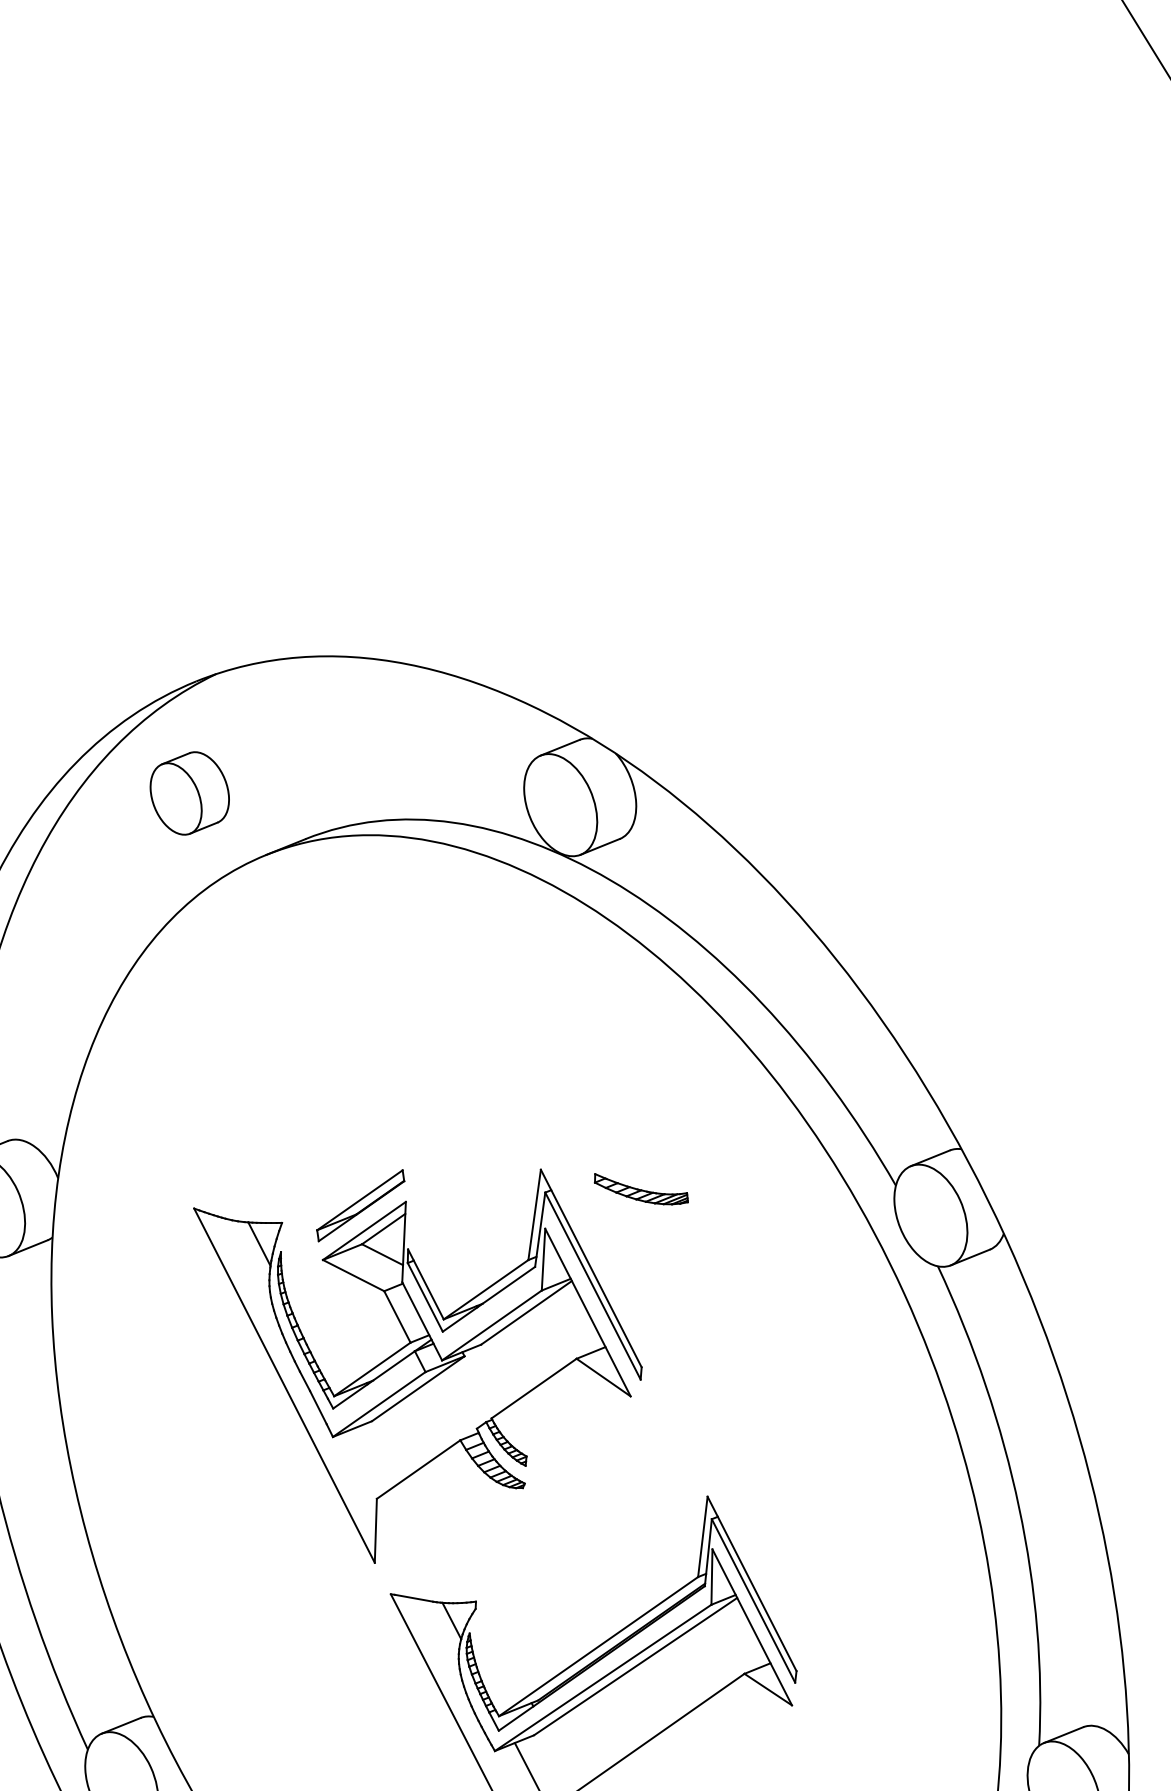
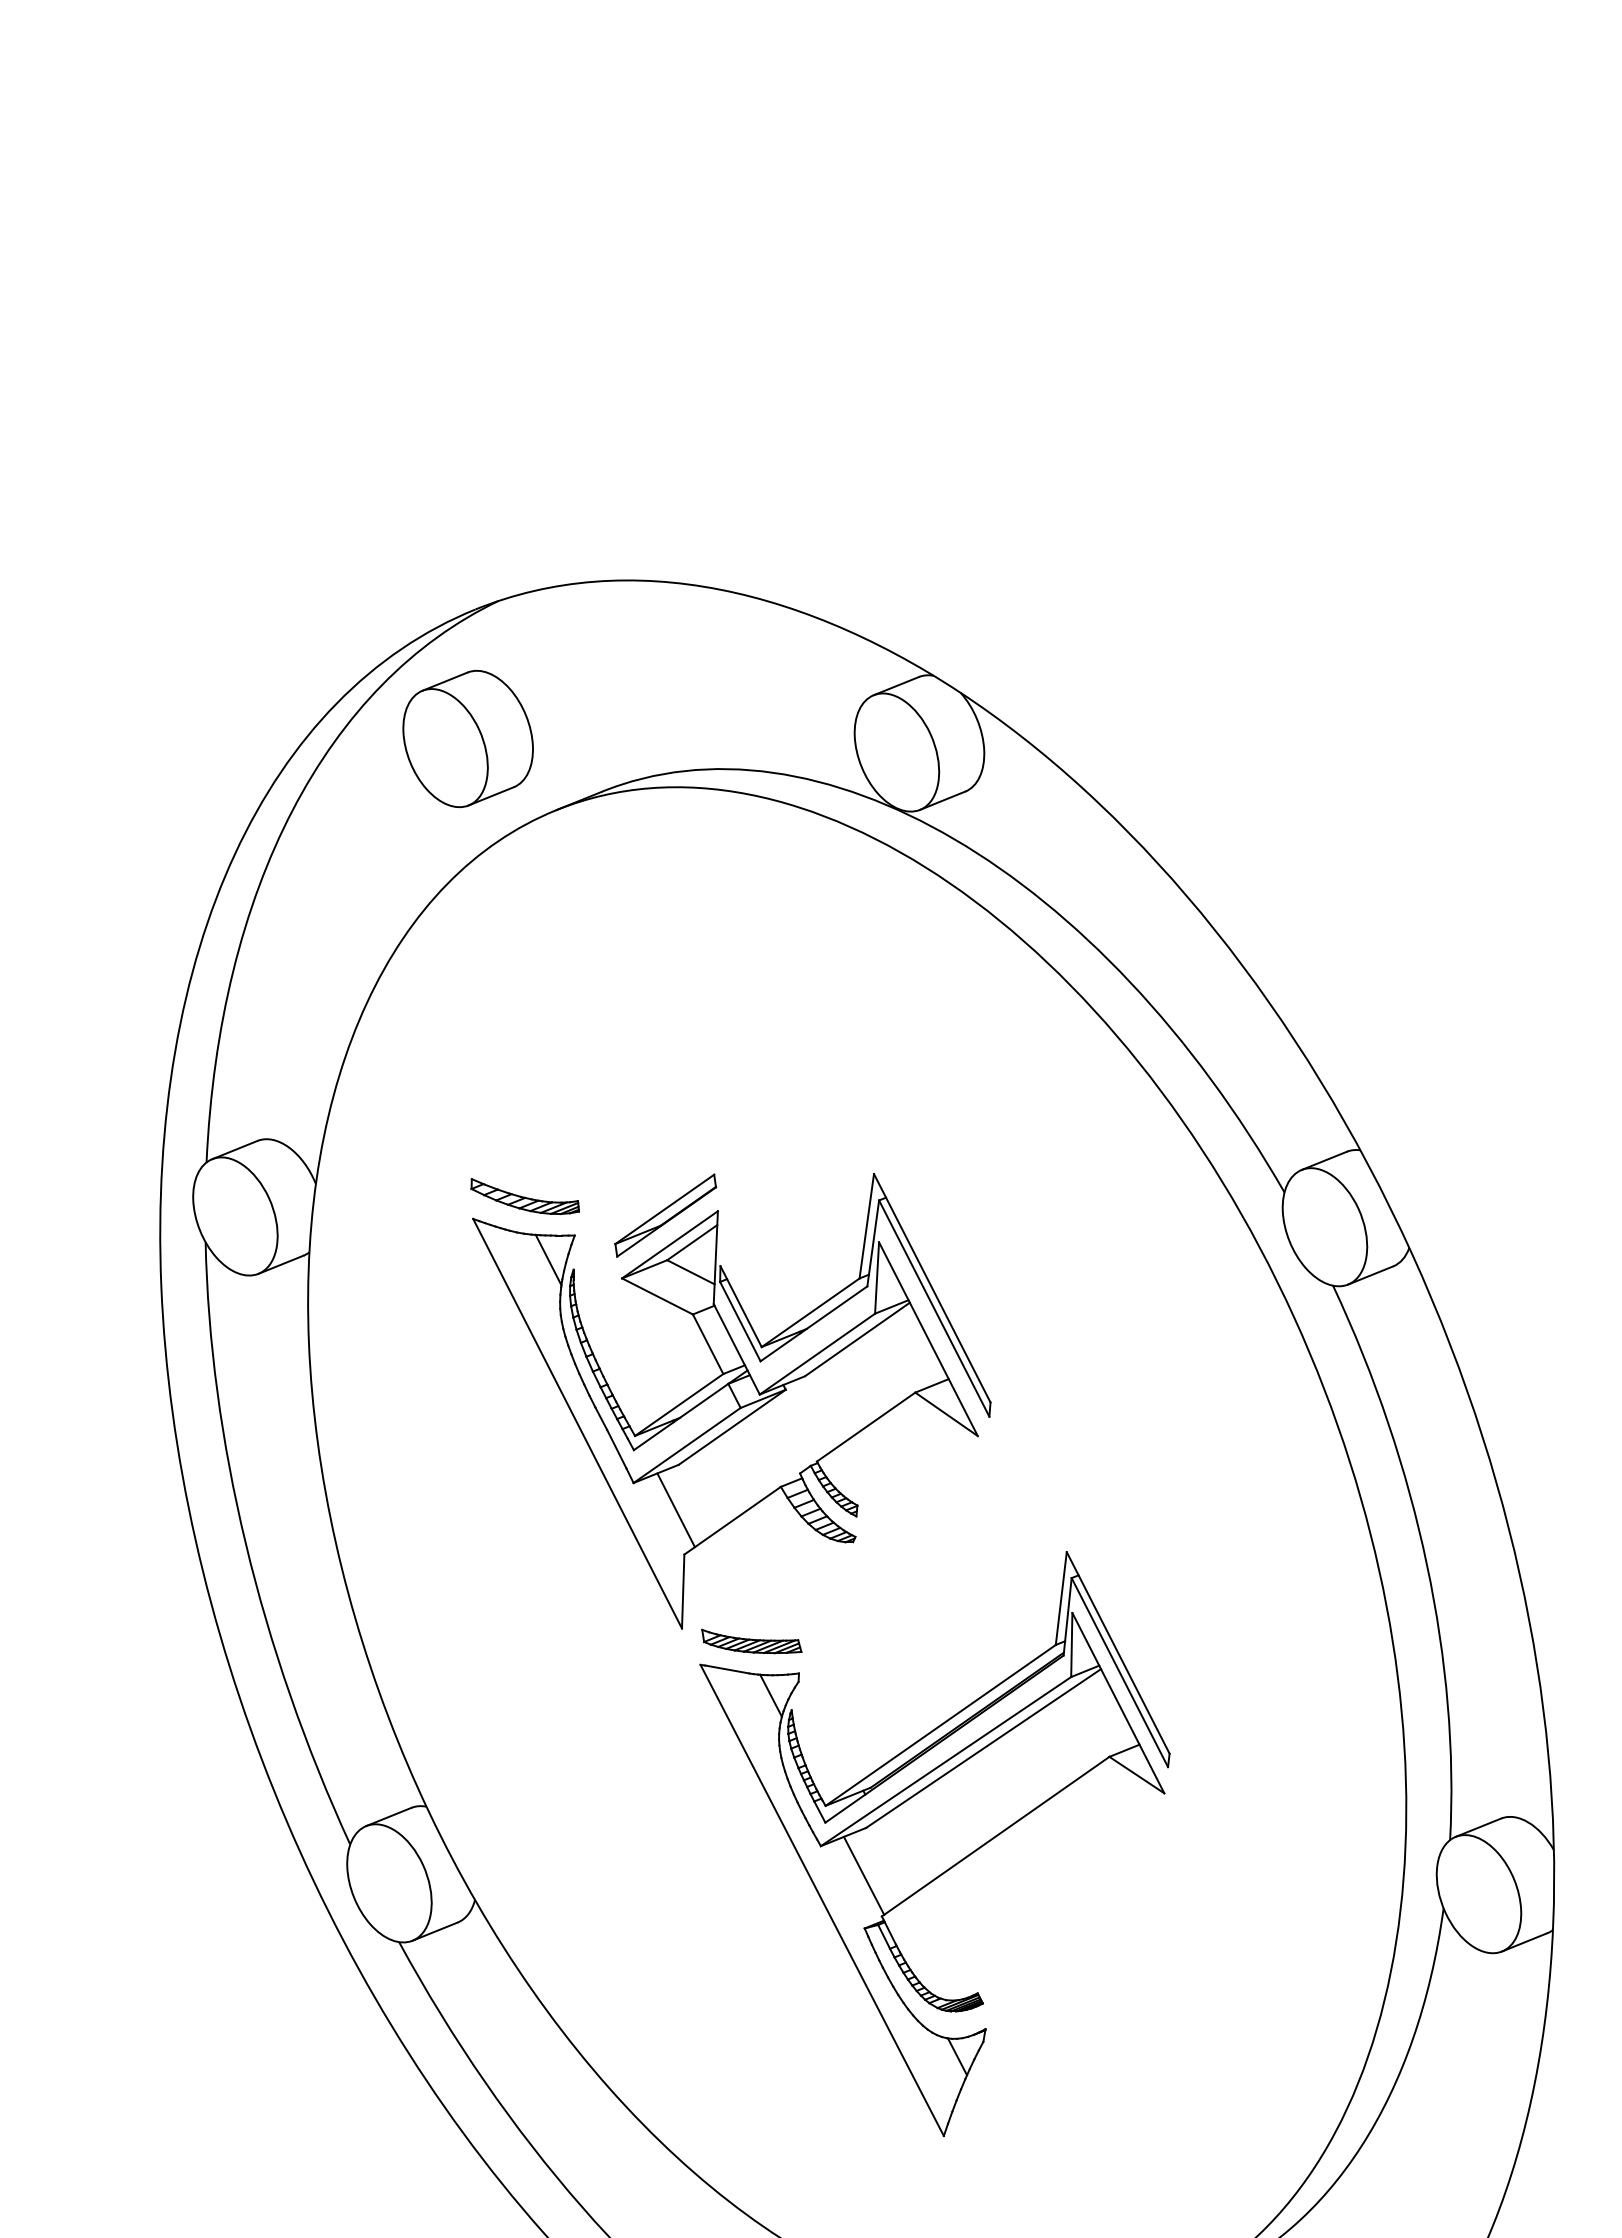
part: (189, 793) -> (467, 738), size x1.43
part: (640, 1189) -> (524, 1196), moved
line: (369, 1460) -> (675, 1510), added
part: (434, 1574) -> (751, 1641), added

